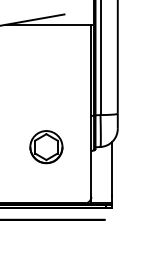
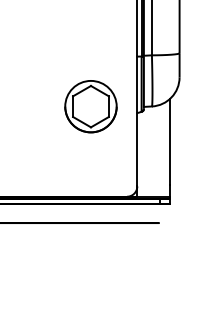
part: (46, 147) -> (91, 107), moved

